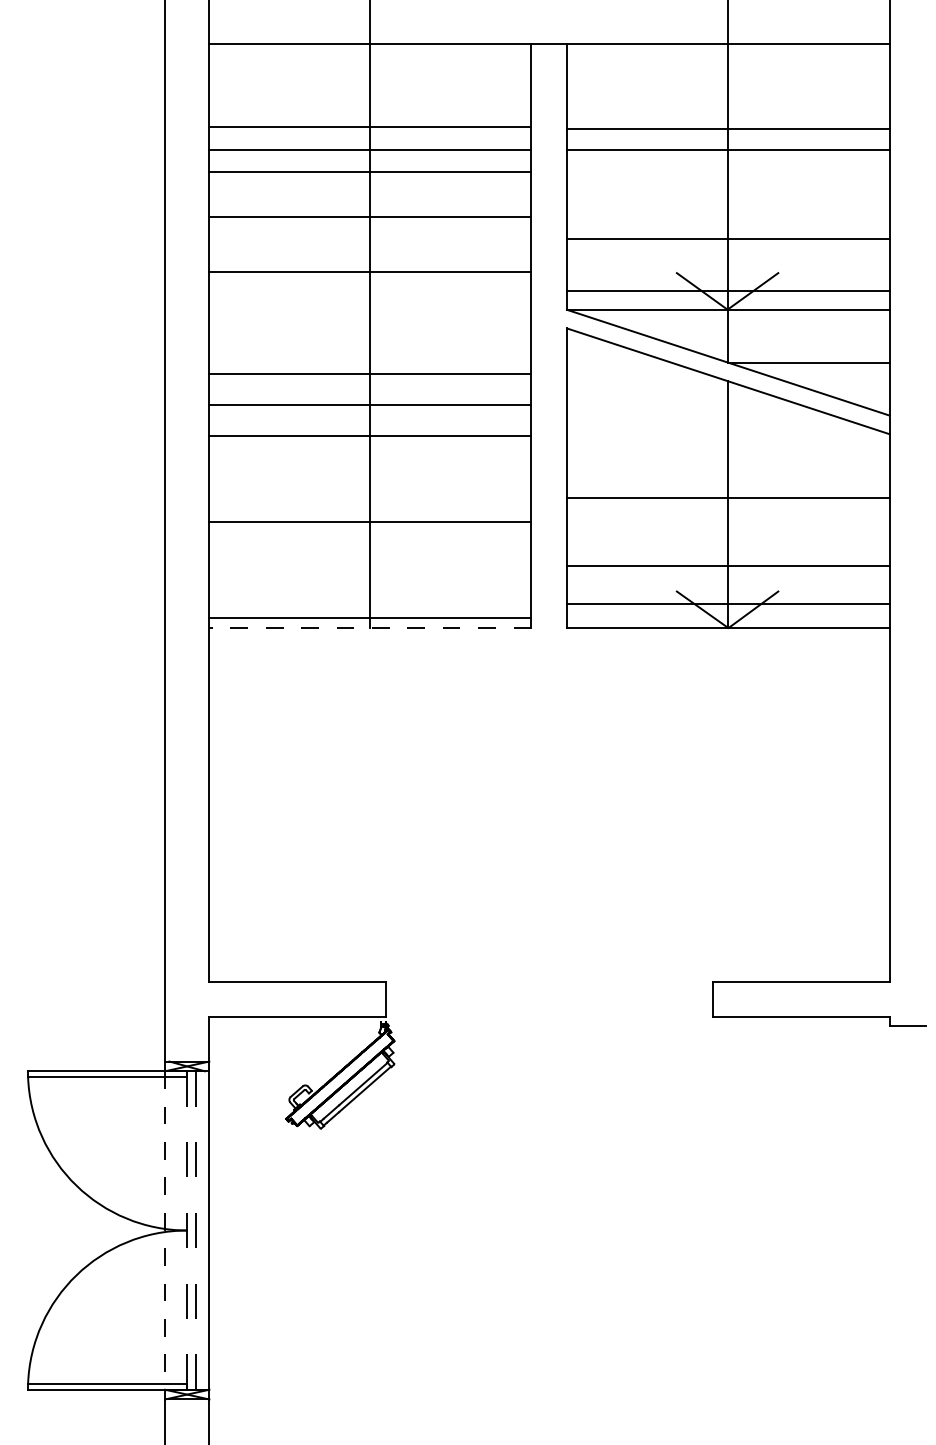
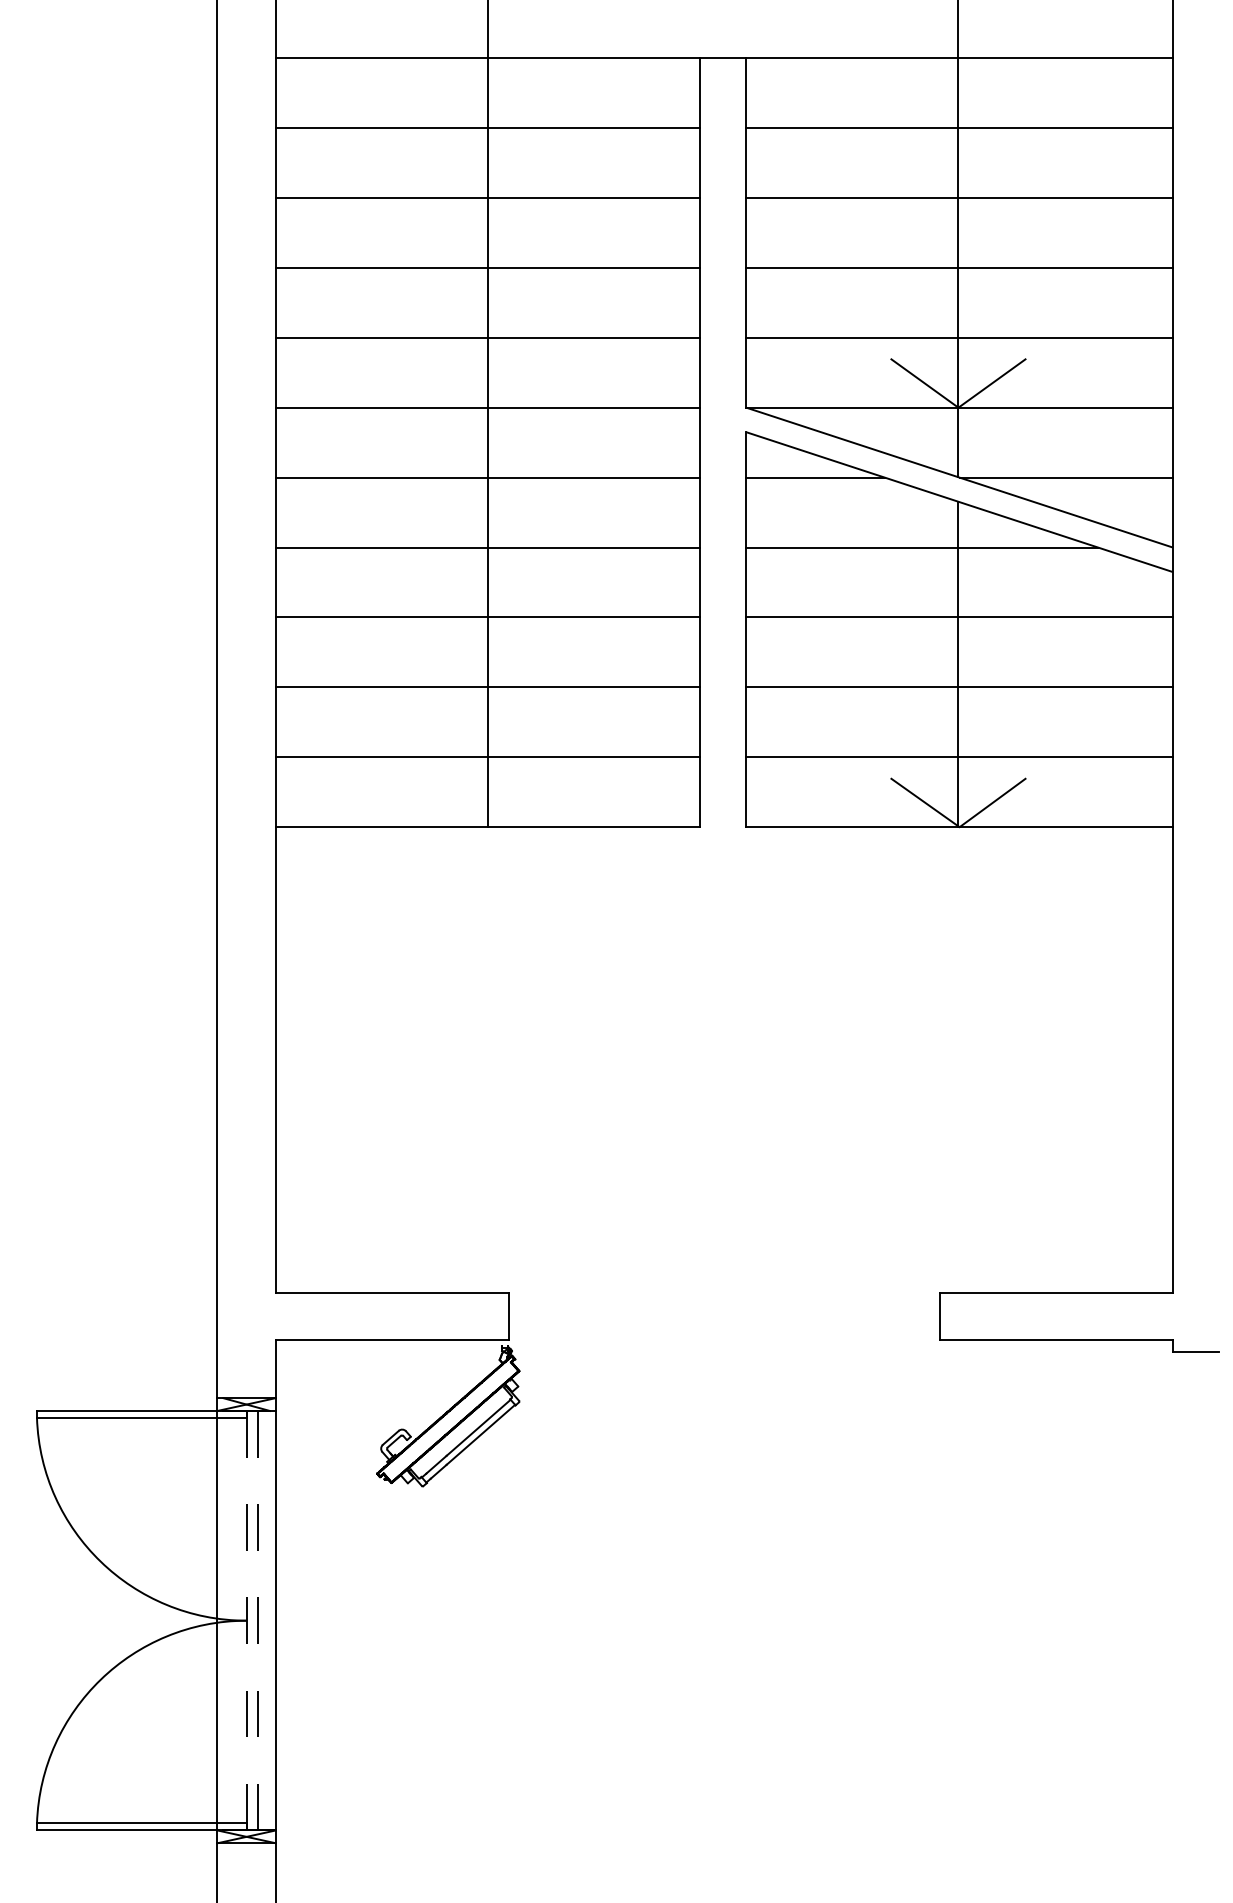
line: (370, 127) -> (488, 128), moved
line: (728, 129) -> (959, 128), moved
line: (370, 171) -> (488, 267), moved
line: (370, 216) -> (488, 337), moved
line: (728, 238) -> (959, 267), moved
line: (370, 271) -> (488, 407), moved
line: (728, 290) -> (959, 337), moved
line: (618, 362) -> (814, 477), added
line: (370, 373) -> (488, 547), moved
line: (370, 404) -> (488, 477), moved
line: (699, 415) -> (921, 547), added
line: (370, 435) -> (488, 616), moved
line: (728, 497) -> (959, 616), moved
line: (728, 565) -> (959, 686), moved
line: (728, 604) -> (959, 757), moved
line: (370, 618) -> (488, 757), moved
line: (370, 628) -> (488, 827), dashed -> solid
line: (165, 1231) -> (218, 1622), dashed -> solid

